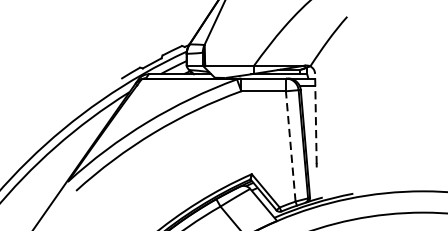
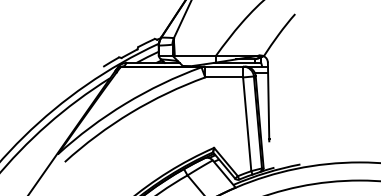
line: (315, 118) -> (268, 100), dashed -> solid
line: (291, 145) -> (247, 123), dashed -> solid

